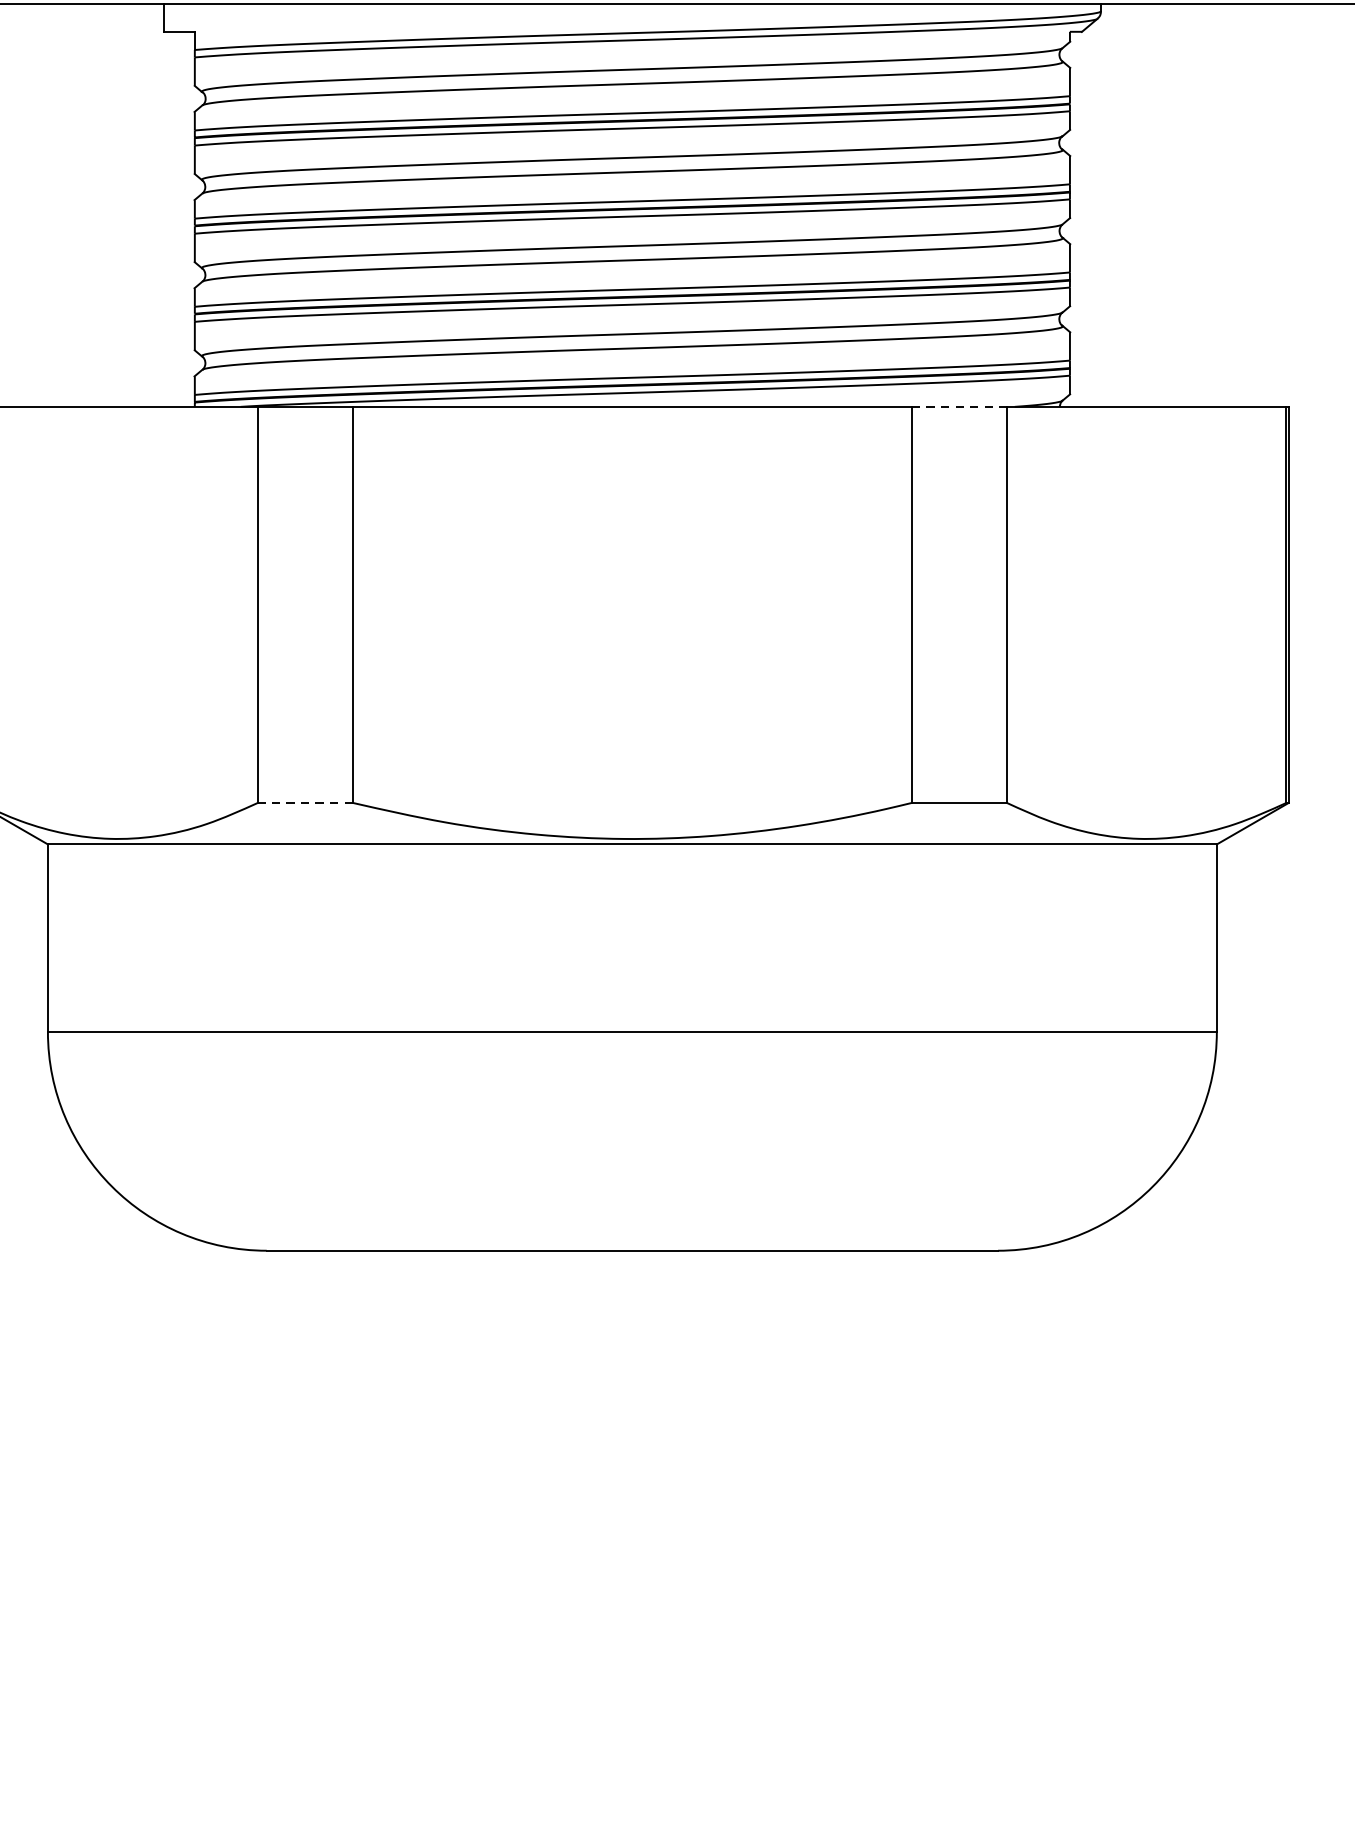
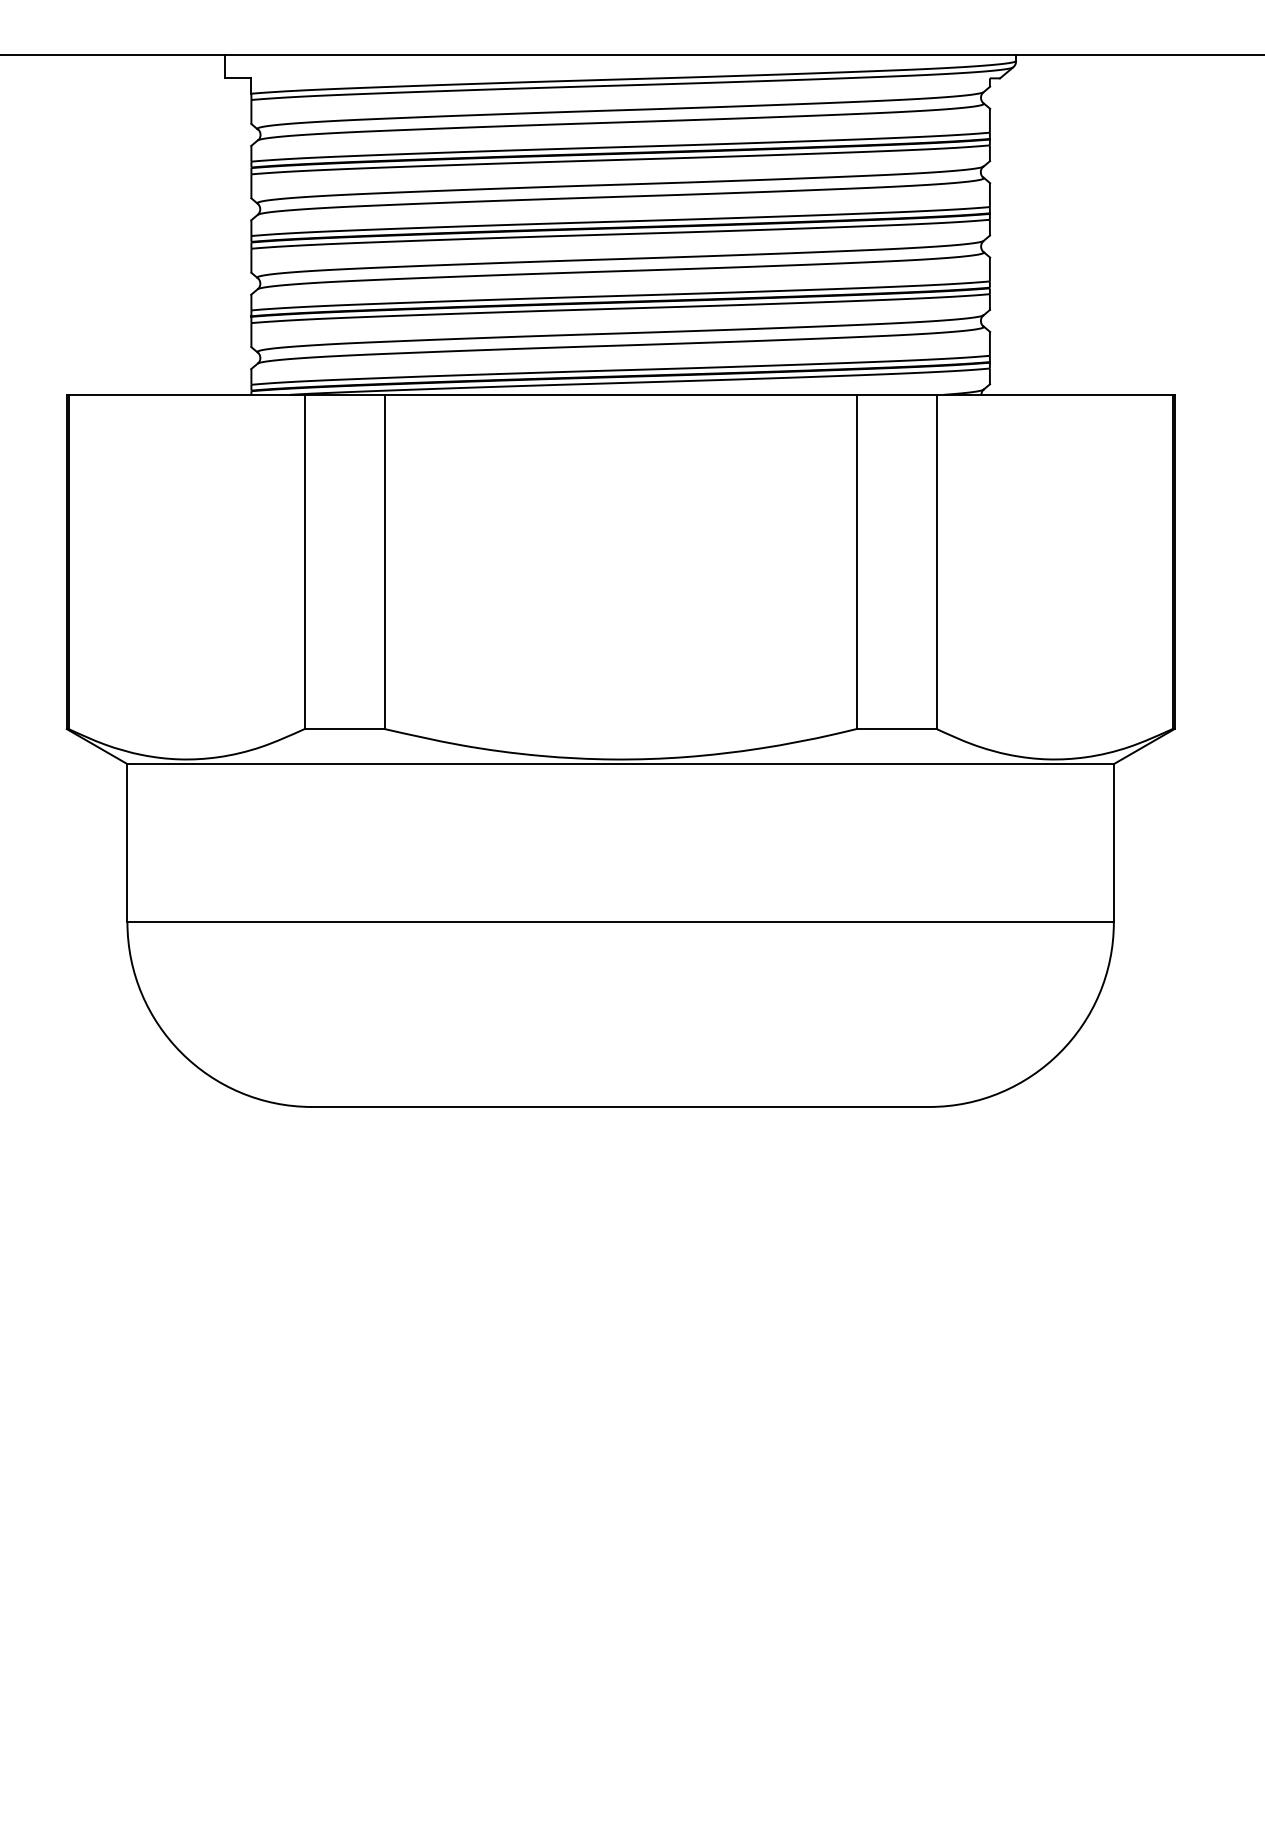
line: (960, 406) -> (897, 394), dashed -> solid
line: (305, 803) -> (344, 729), dashed -> solid

